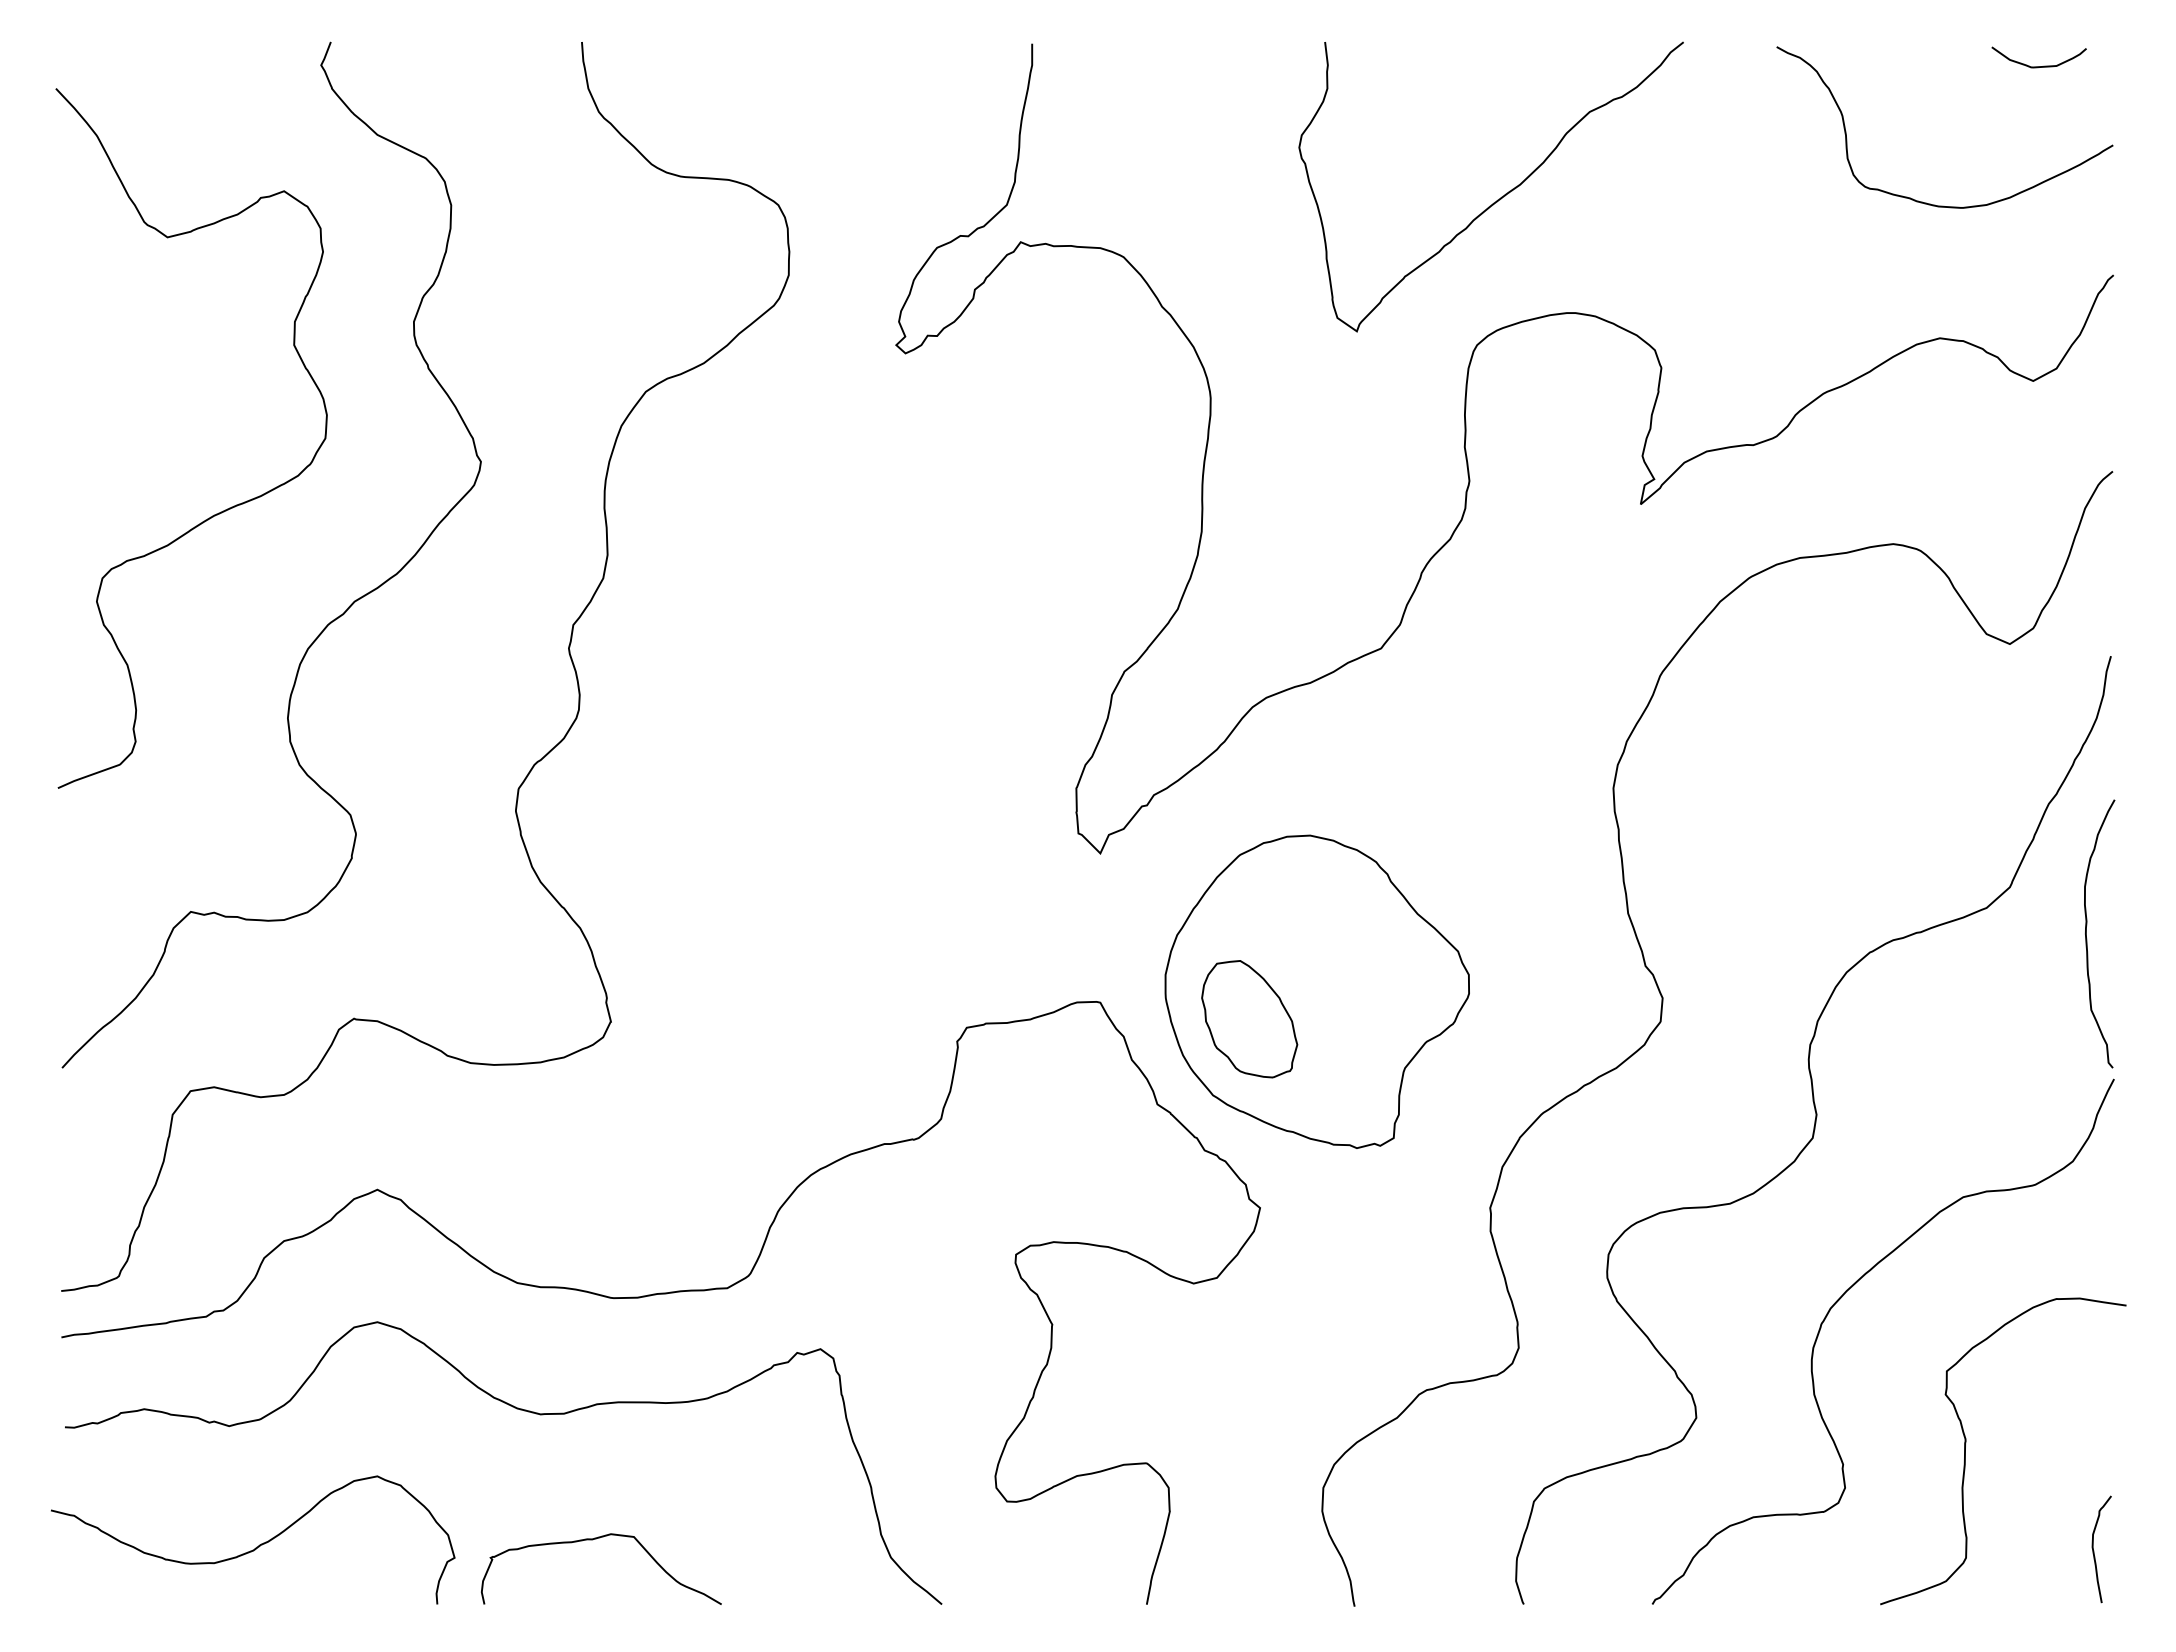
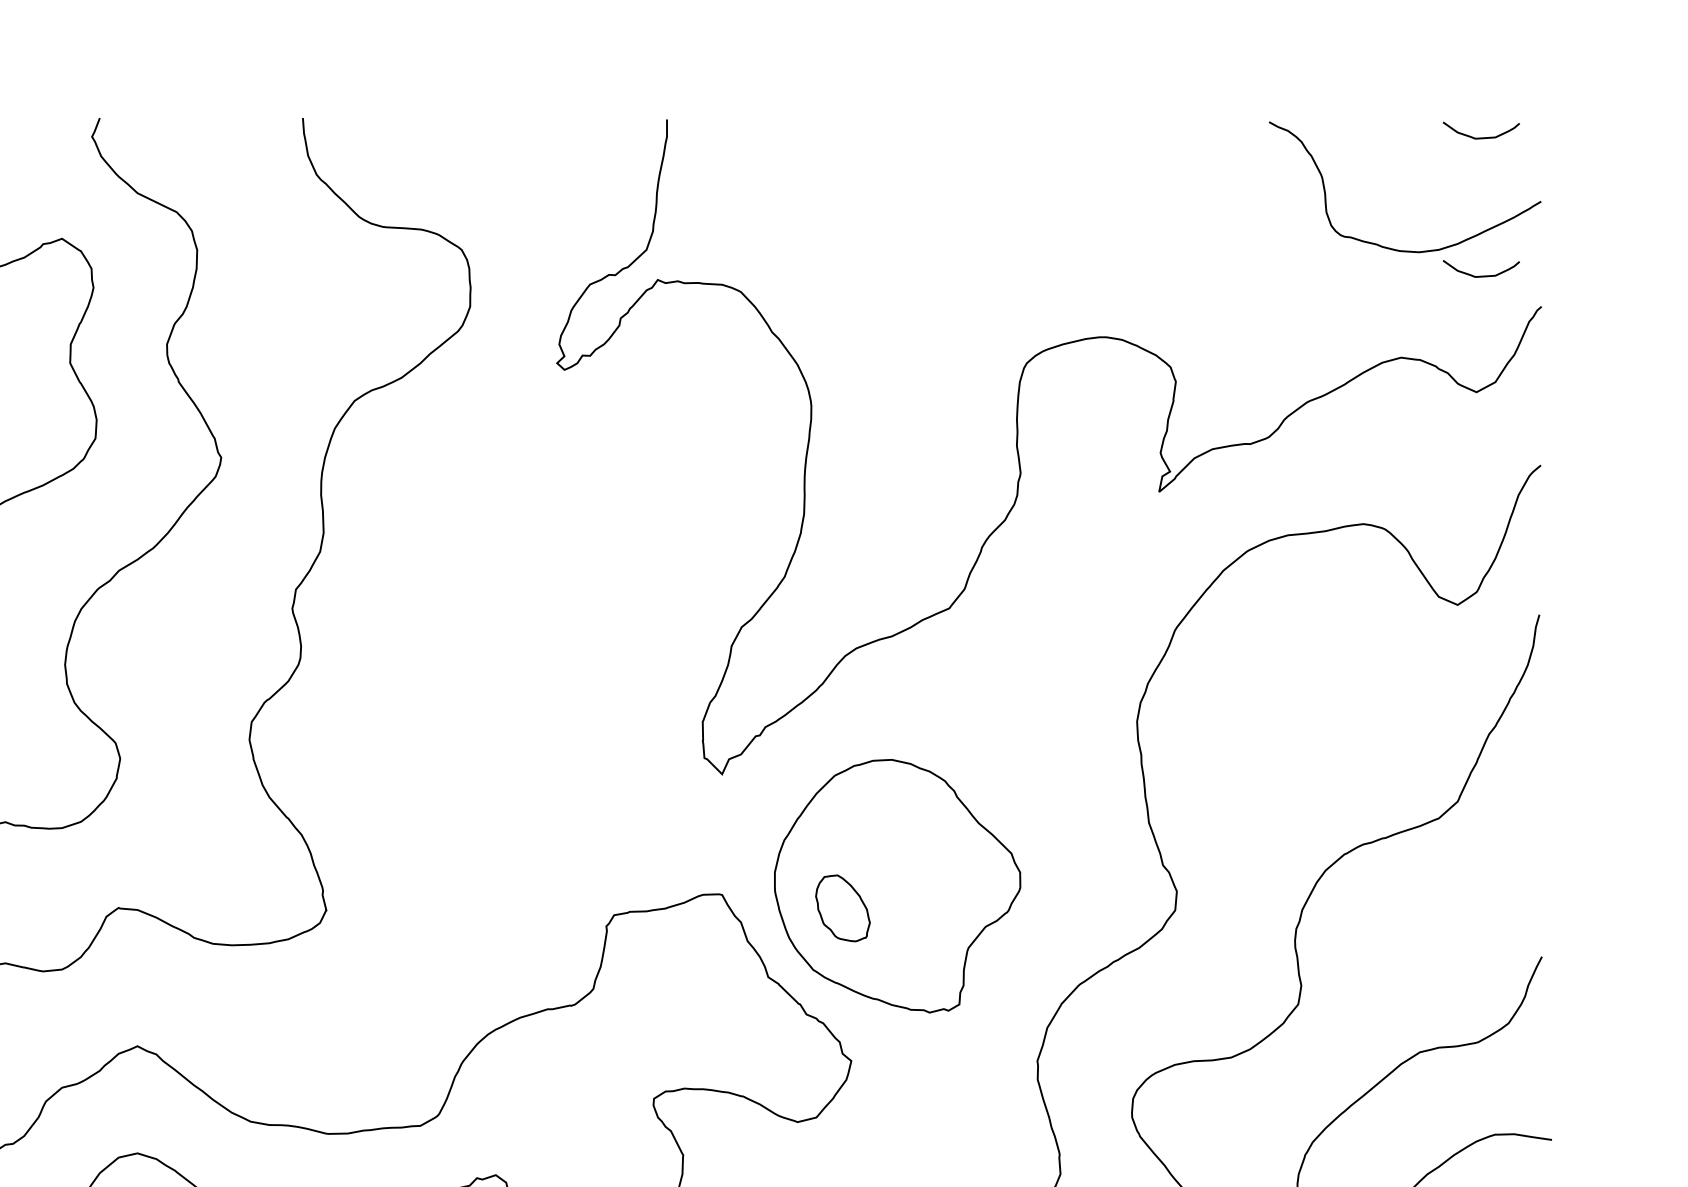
curve: (1497, 199) -> (1043, 245), removed
curve: (2038, 237) -> (1480, 276), added
curve: (2086, 933) -> (1519, 839), removed
part: (1249, 1019) -> (842, 908), size x0.7

